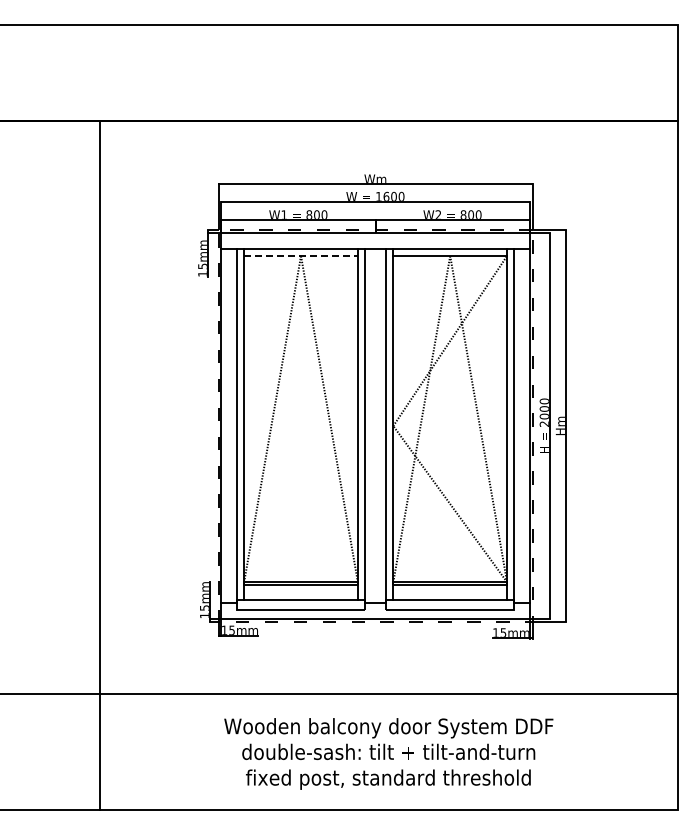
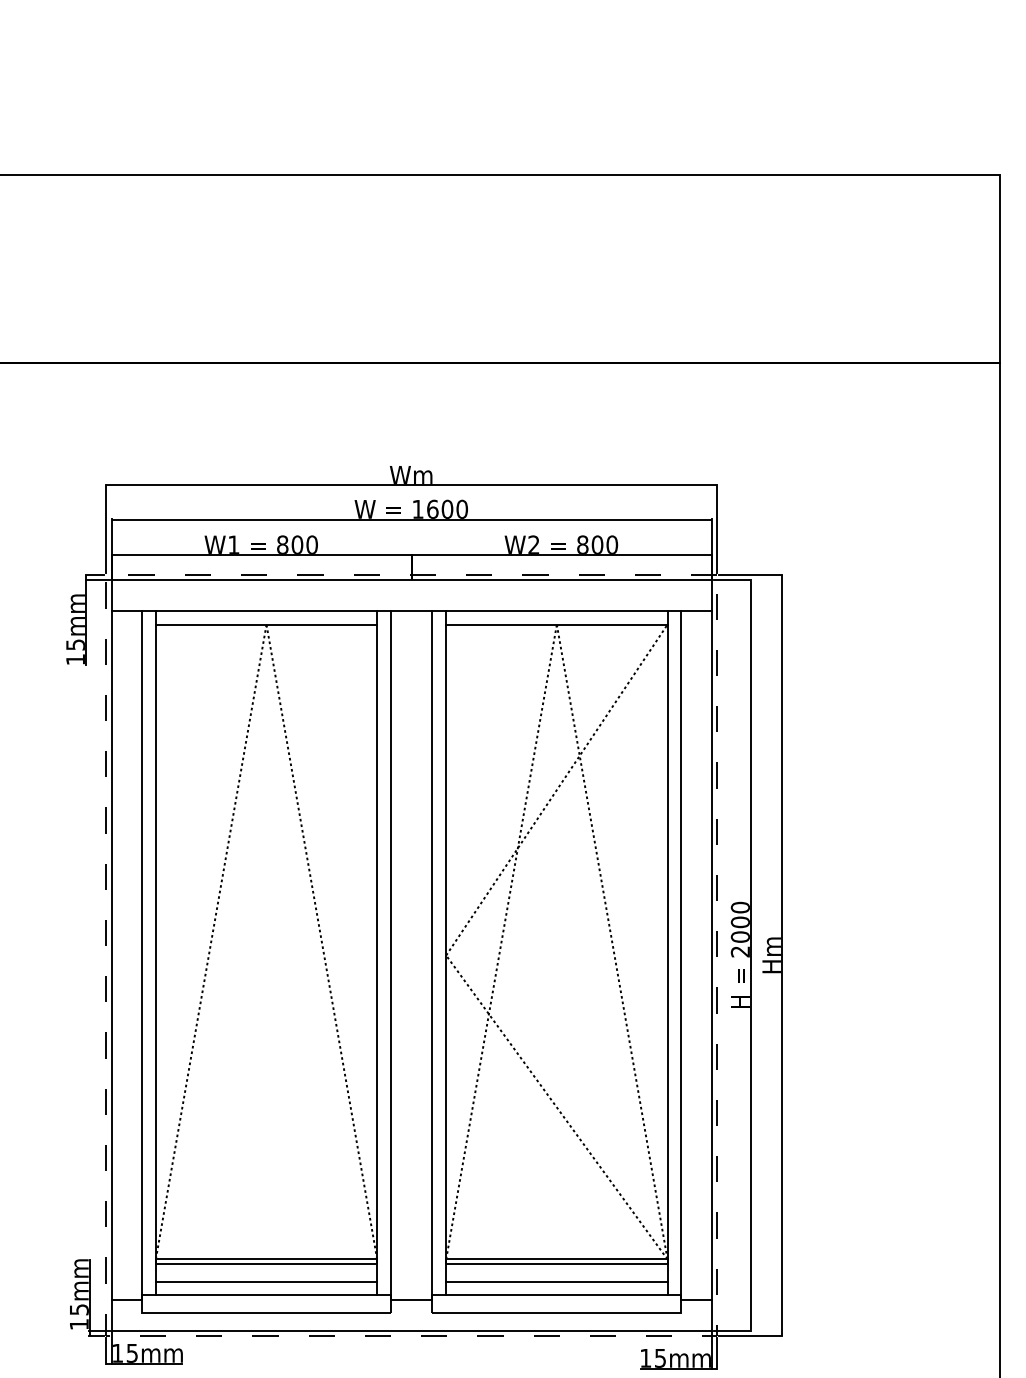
line: (301, 256) -> (267, 625), dashed -> solid
line: (300, 593) -> (265, 1281), added
line: (450, 593) -> (557, 1281), added

